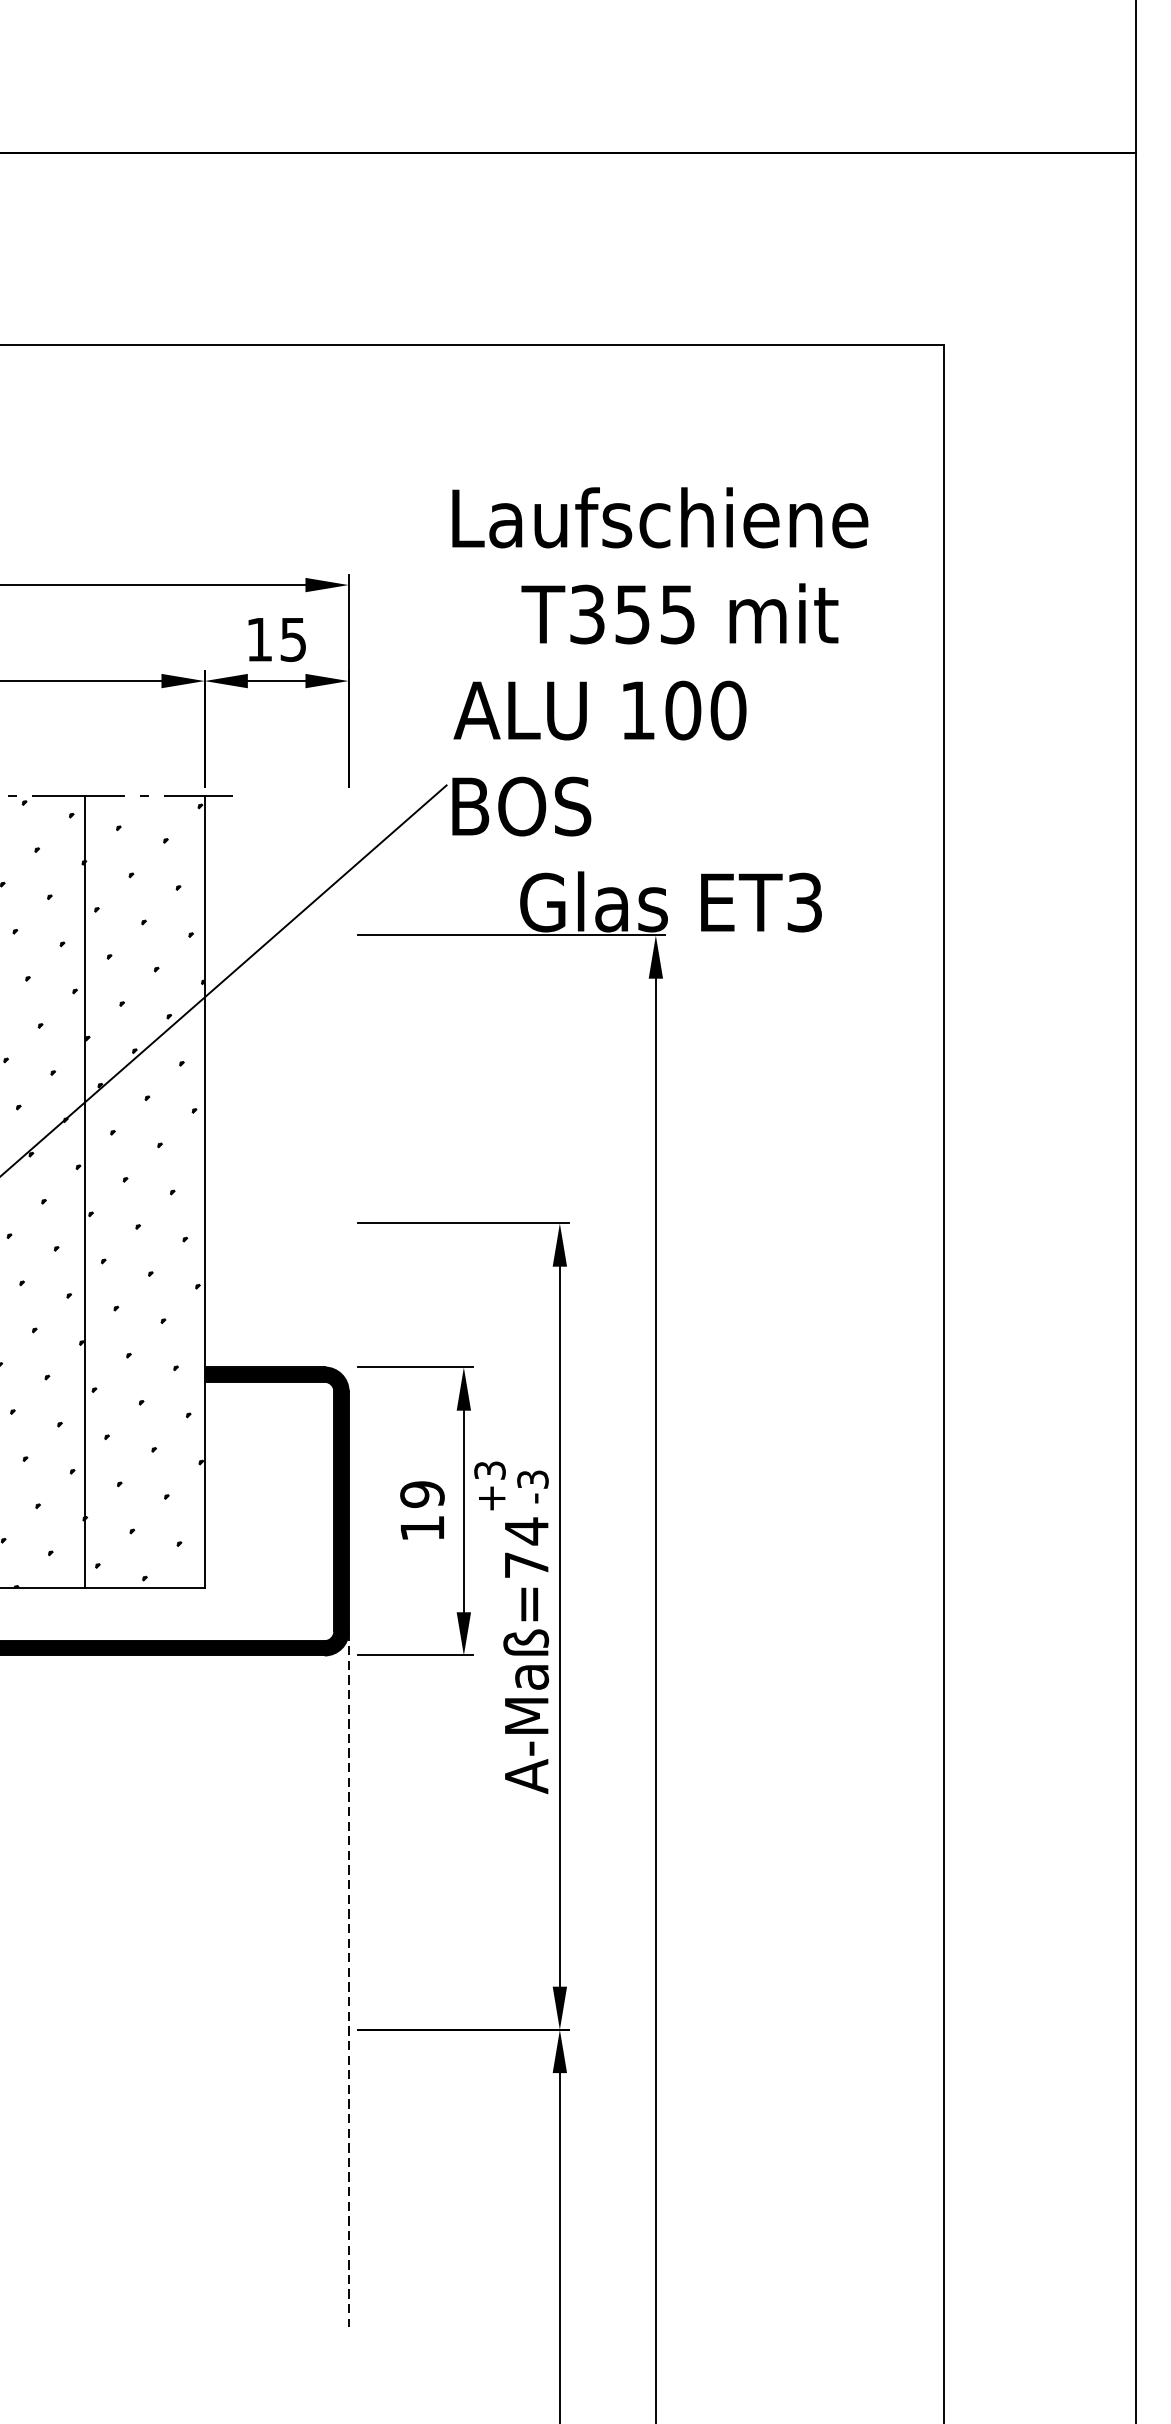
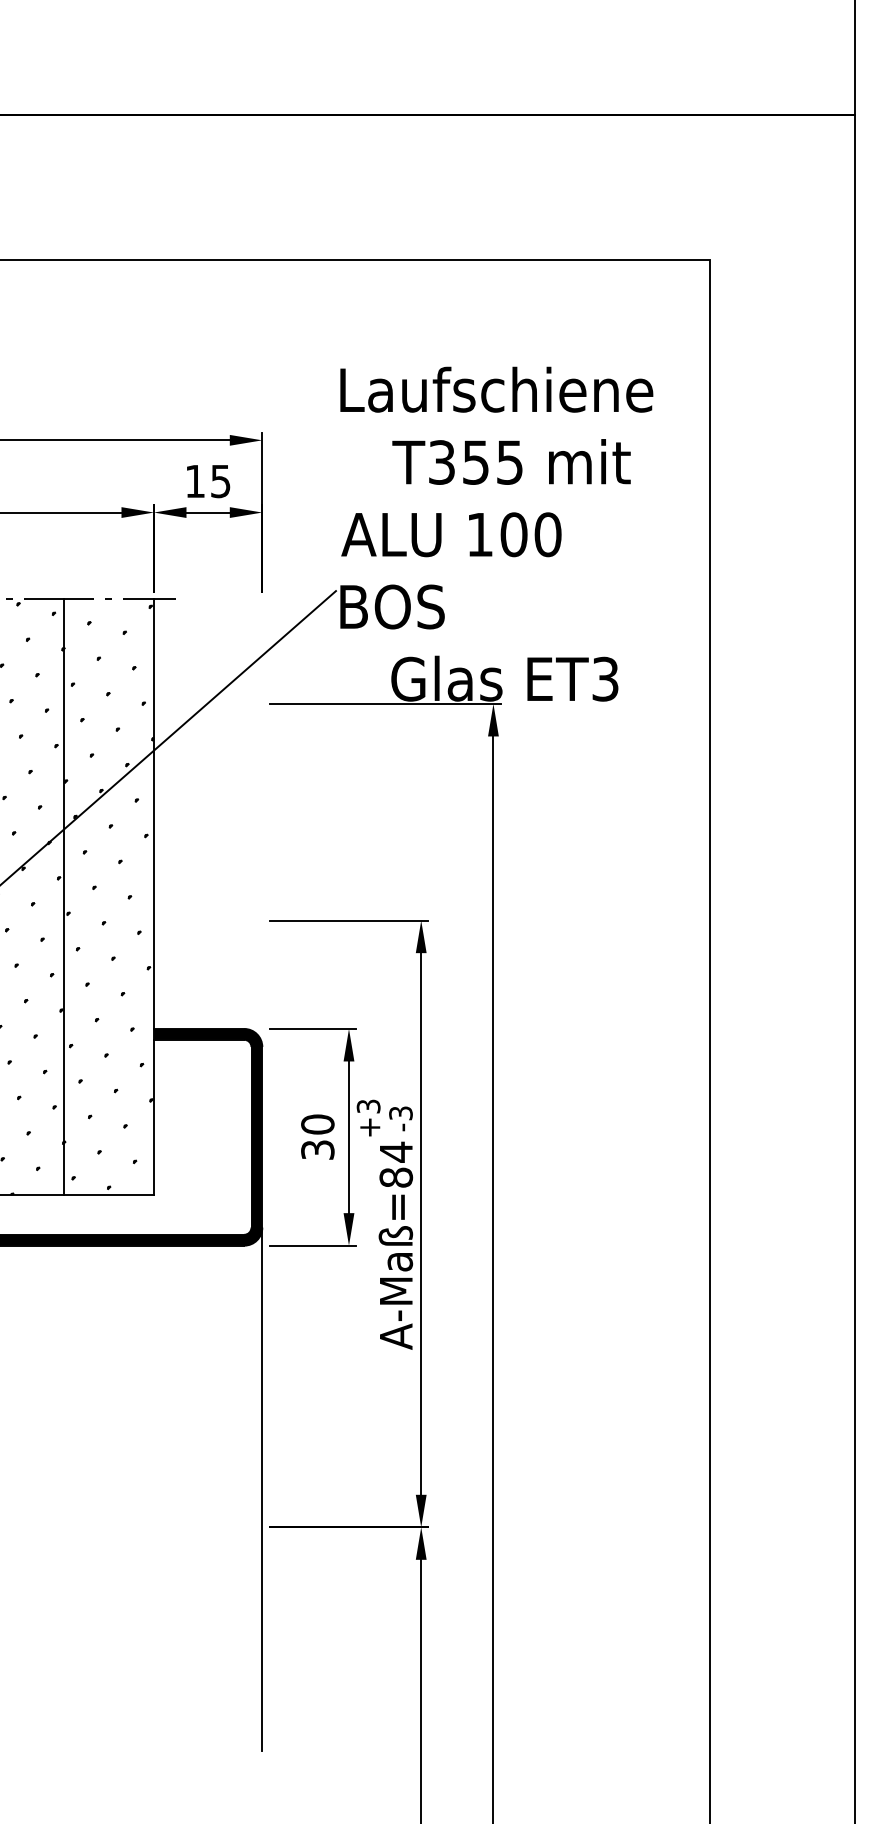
text: (422, 1510) -> (317, 1136), 19 -> 30
text: (527, 1564) -> (396, 1177), A-Maß=74 -> A-Maß=84
line: (348, 1979) -> (262, 1489), dashed -> solid

